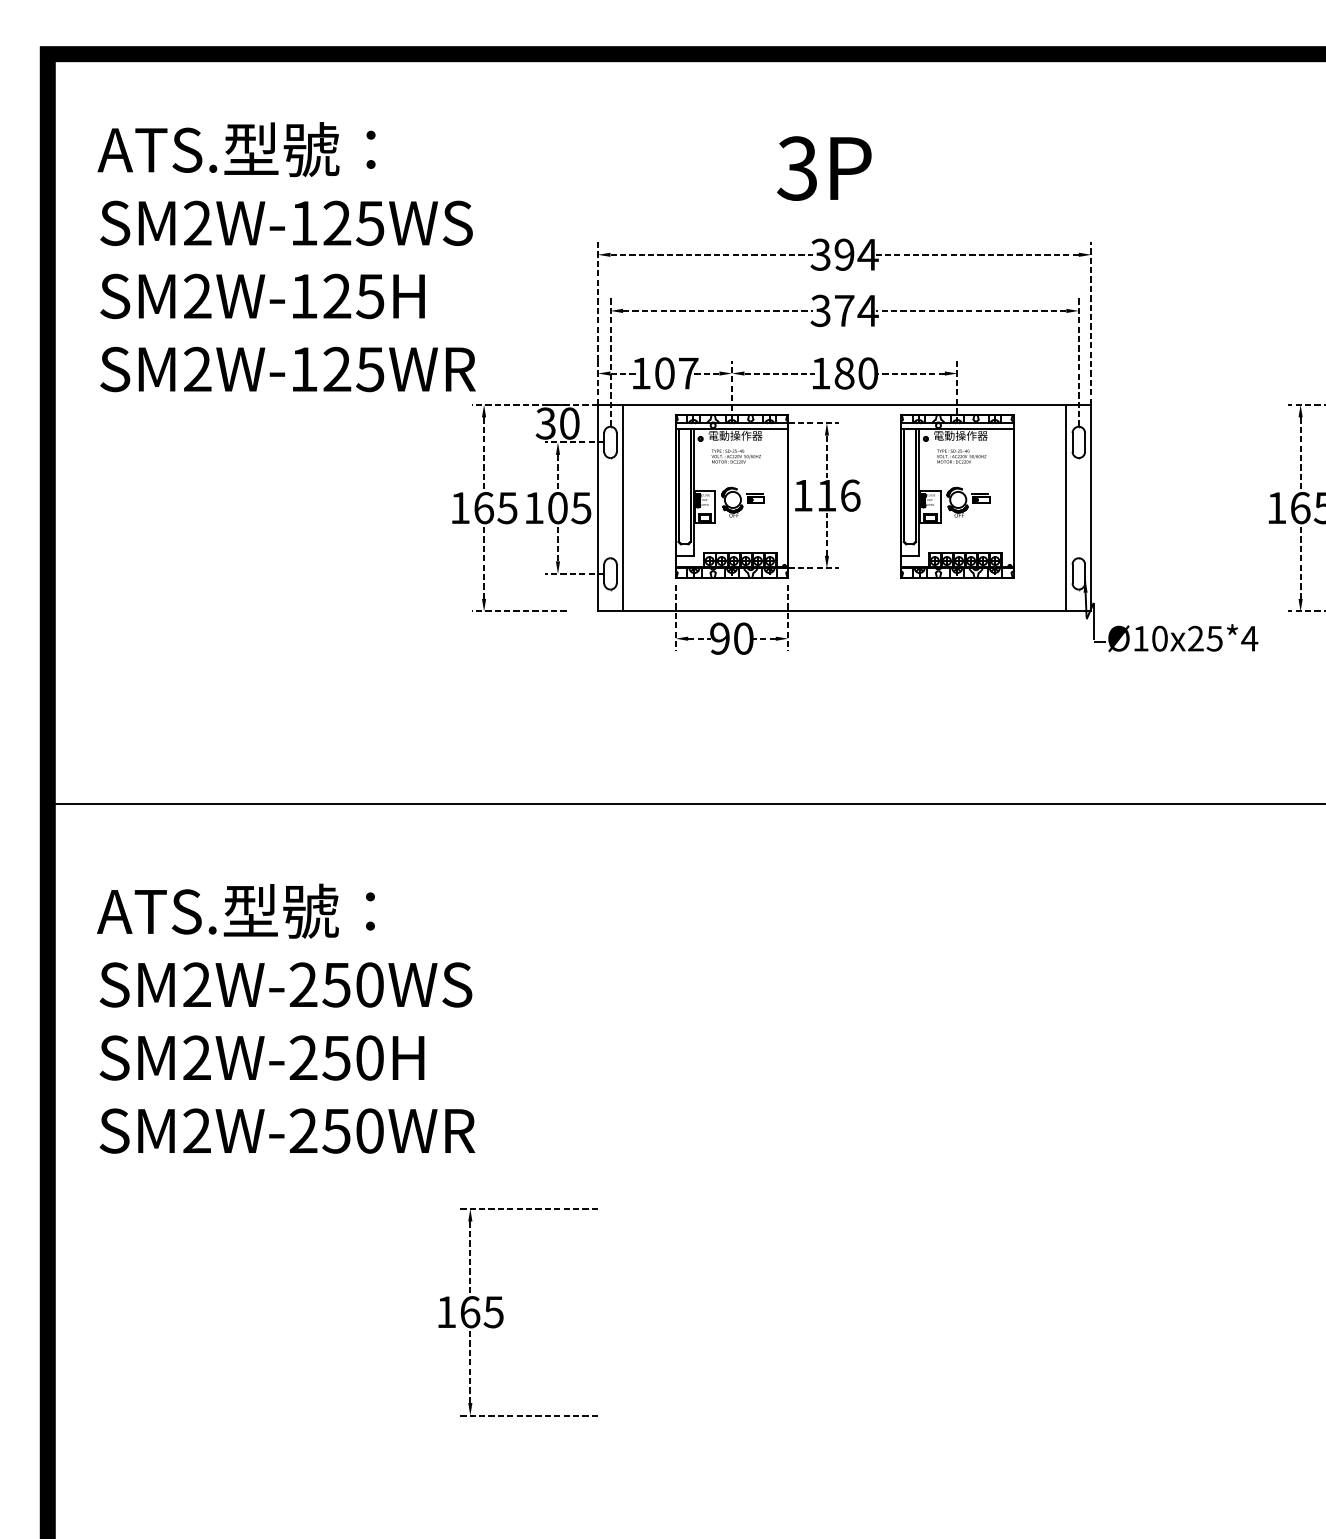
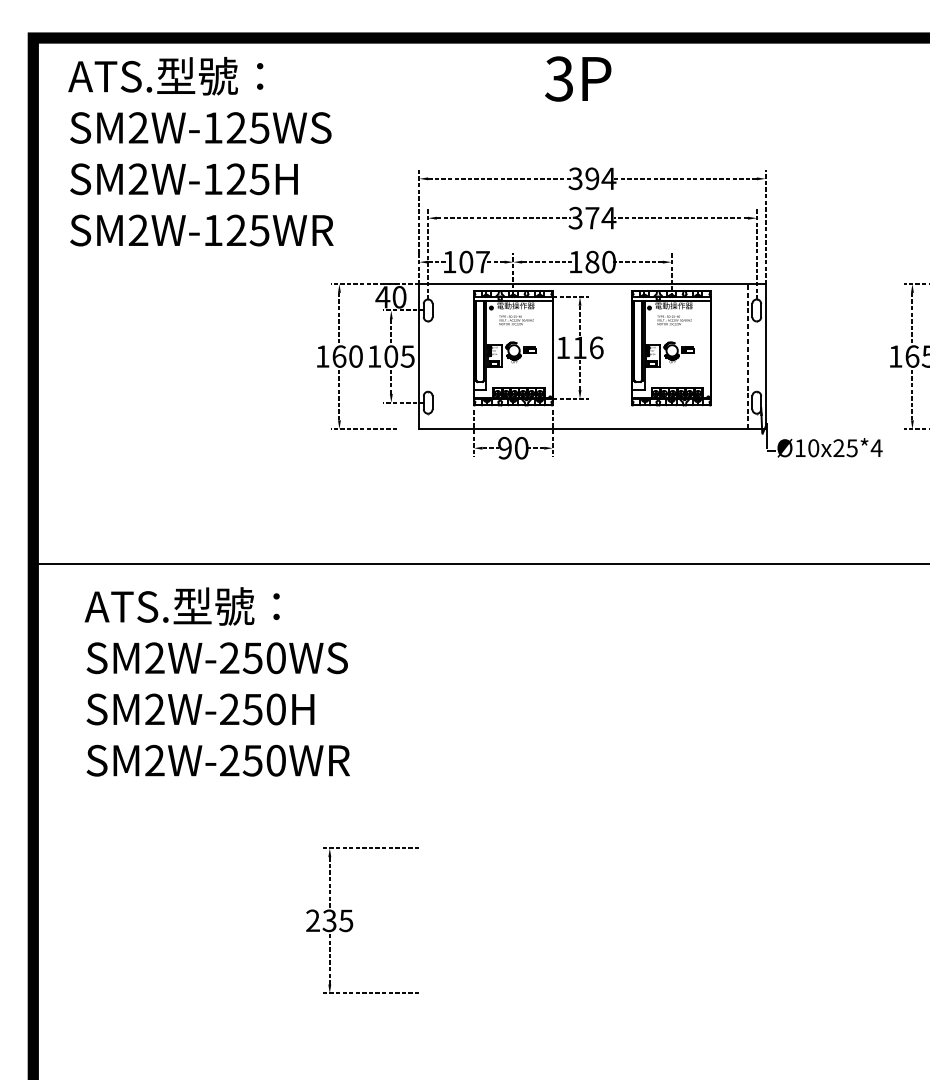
text: (824, 168) -> (578, 78), moved
text: (286, 257) -> (200, 151), moved
text: (545, 423) -> (382, 297), 30 -> 40
line: (623, 507) -> (437, 356), removed
line: (1066, 507) -> (748, 356), solid -> dashed
text: (507, 508) -> (355, 356), 165 -> 160
text: (286, 1018) -> (217, 681), moved
text: (458, 1312) -> (321, 921), 165 -> 235

